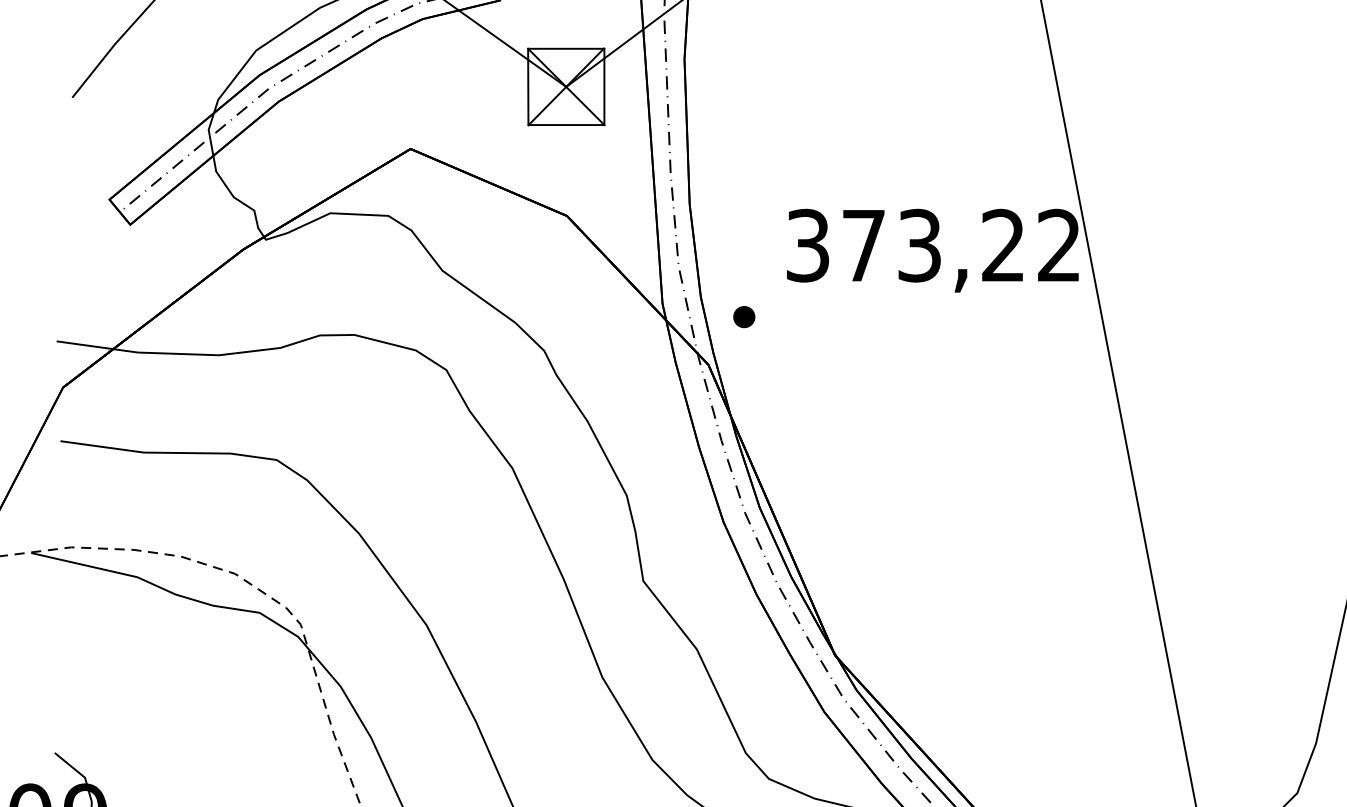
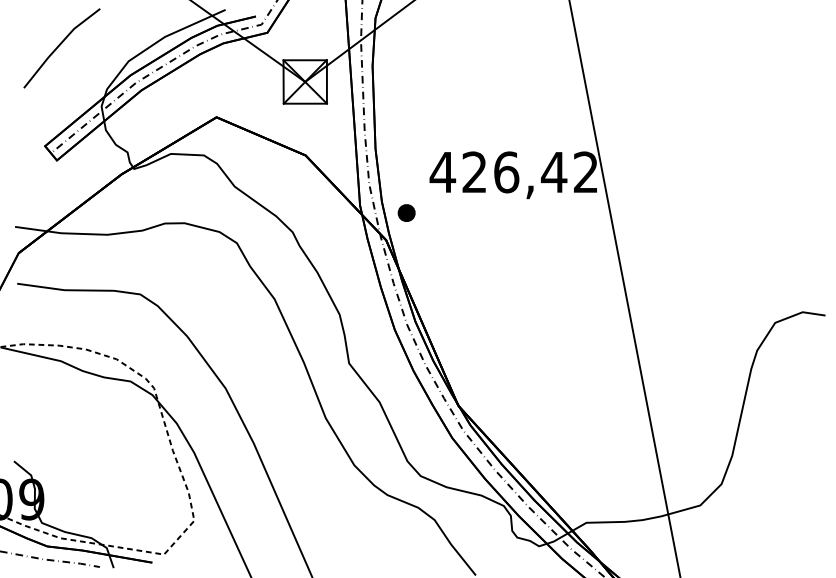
text: (905, 245) -> (498, 172), 373,22 -> 426,42
part: (744, 316) -> (406, 212), size x1.43

